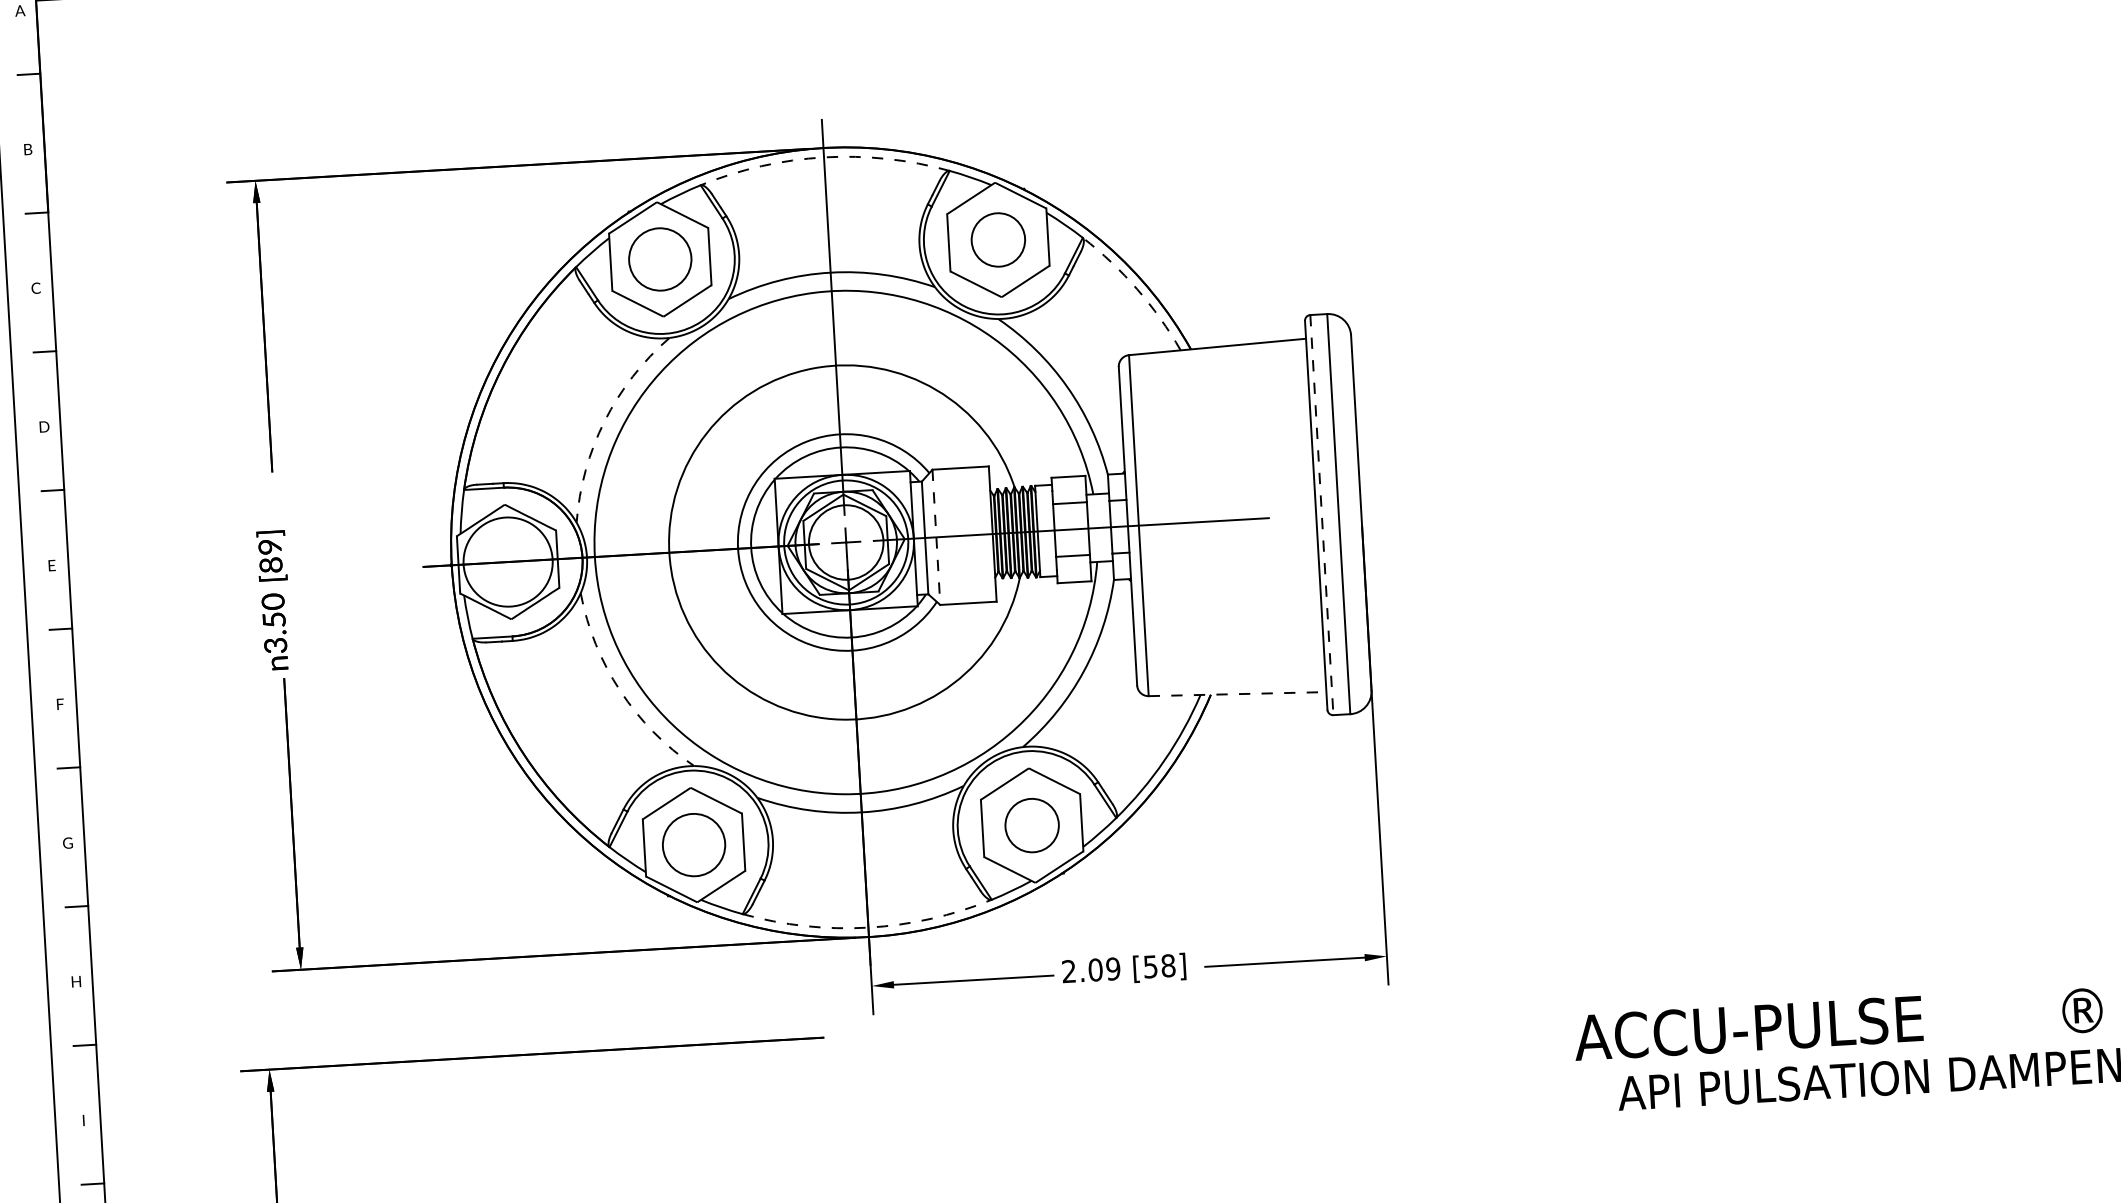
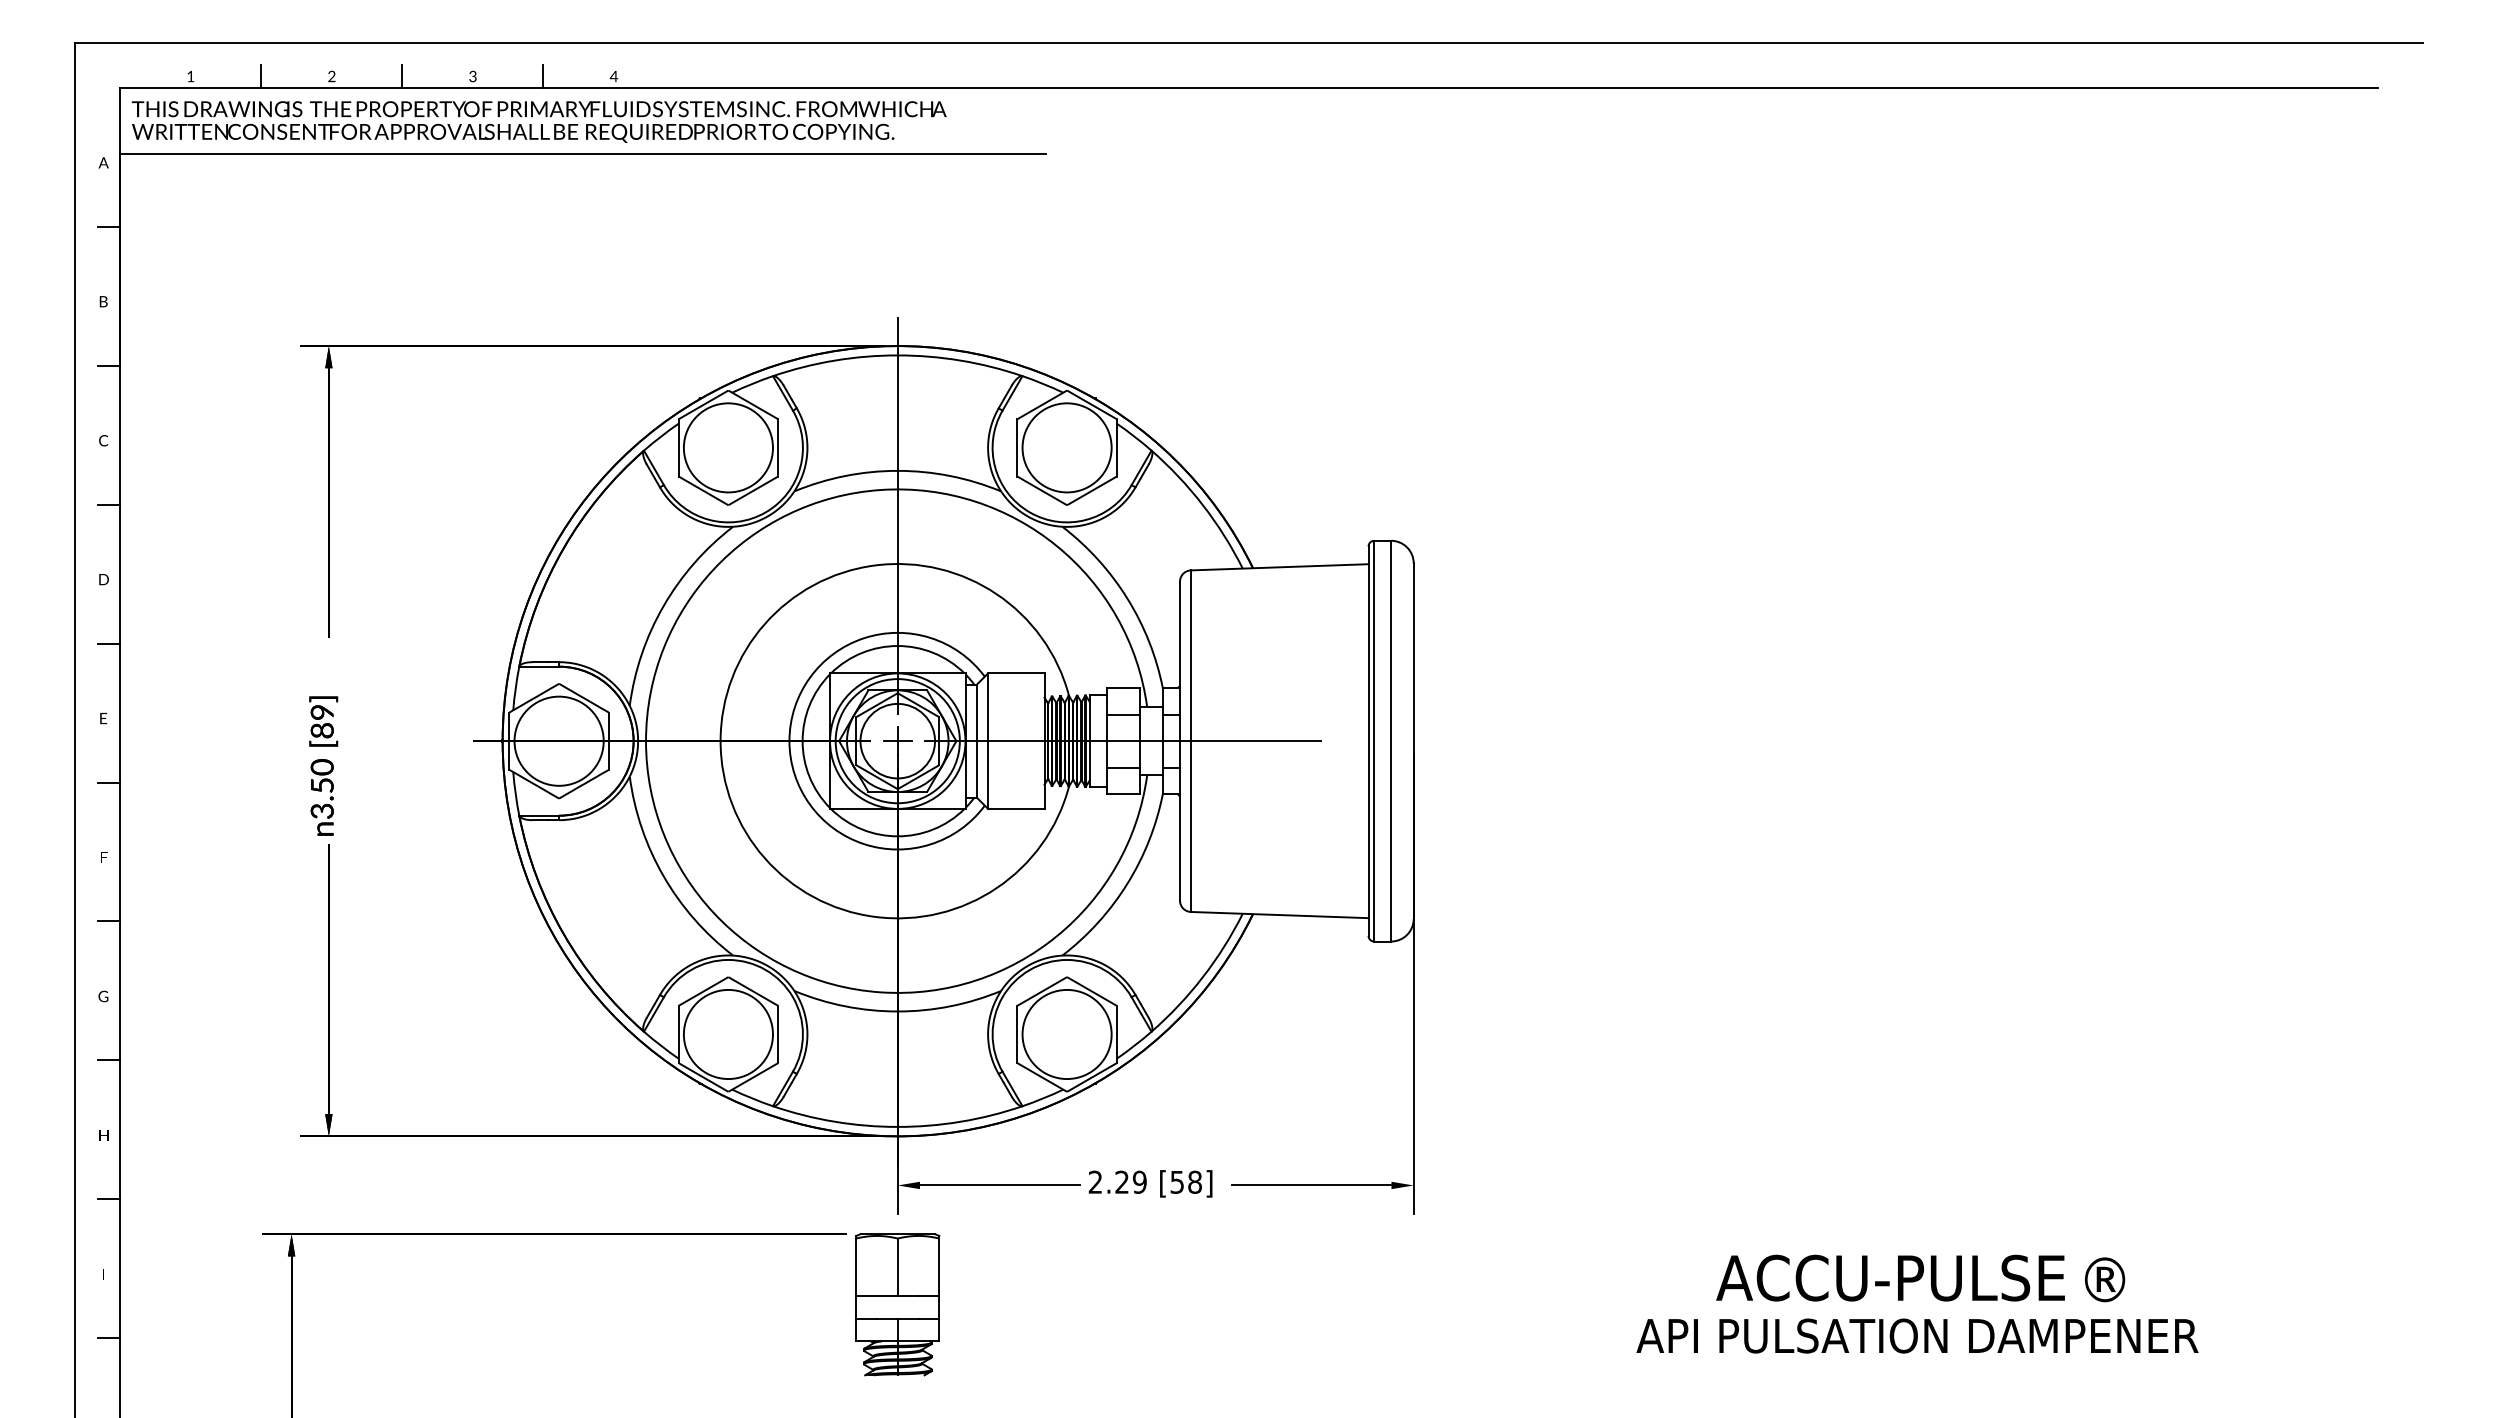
arc: (823, 157) -> (897, 355), dashed -> solid
circle: (997, 239) -> (1066, 447), size x1.67
circle: (659, 259) -> (727, 447), size x1.43
arc: (1136, 289) -> (1202, 505), dashed -> solid
arc: (604, 421) -> (663, 606), dashed -> solid
line: (1322, 515) -> (1374, 741), dashed -> solid
line: (936, 537) -> (988, 741), dashed -> solid
arc: (620, 691) -> (663, 876), dashed -> solid
line: (1237, 694) -> (1279, 915), dashed -> solid
circle: (1031, 825) -> (1066, 1034), size x1.67
circle: (693, 845) -> (727, 1034), size x1.43
arc: (868, 927) -> (897, 1126), dashed -> solid
text: (1095, 969) -> (1122, 1181), 2.09 -> 2.29
text: (1748, 1027) -> (1890, 1277), moved
part: (878, 1104) -> (897, 1304), added

